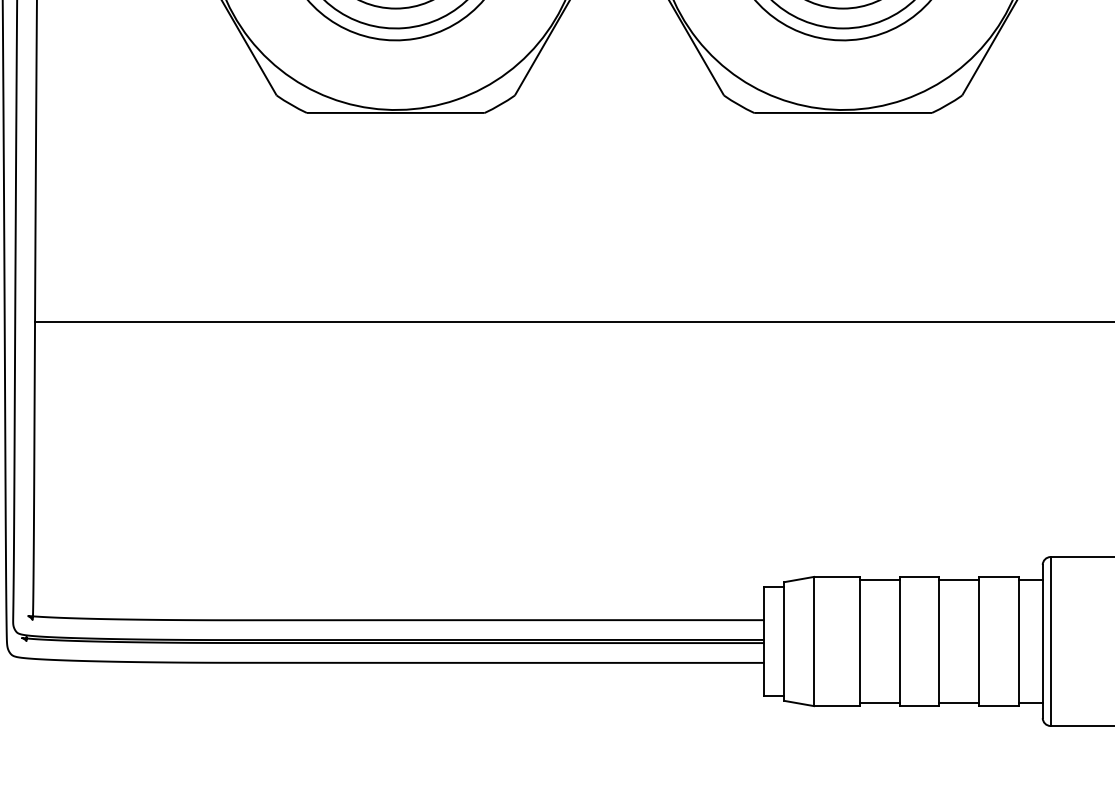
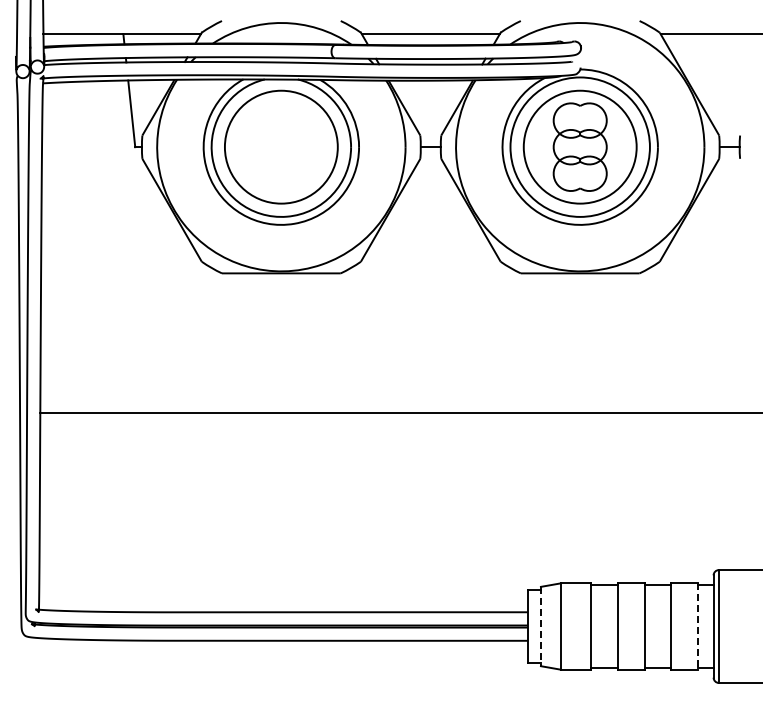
line: (783, 641) -> (540, 626), solid -> dashed
line: (1018, 642) -> (697, 627), solid -> dashed

